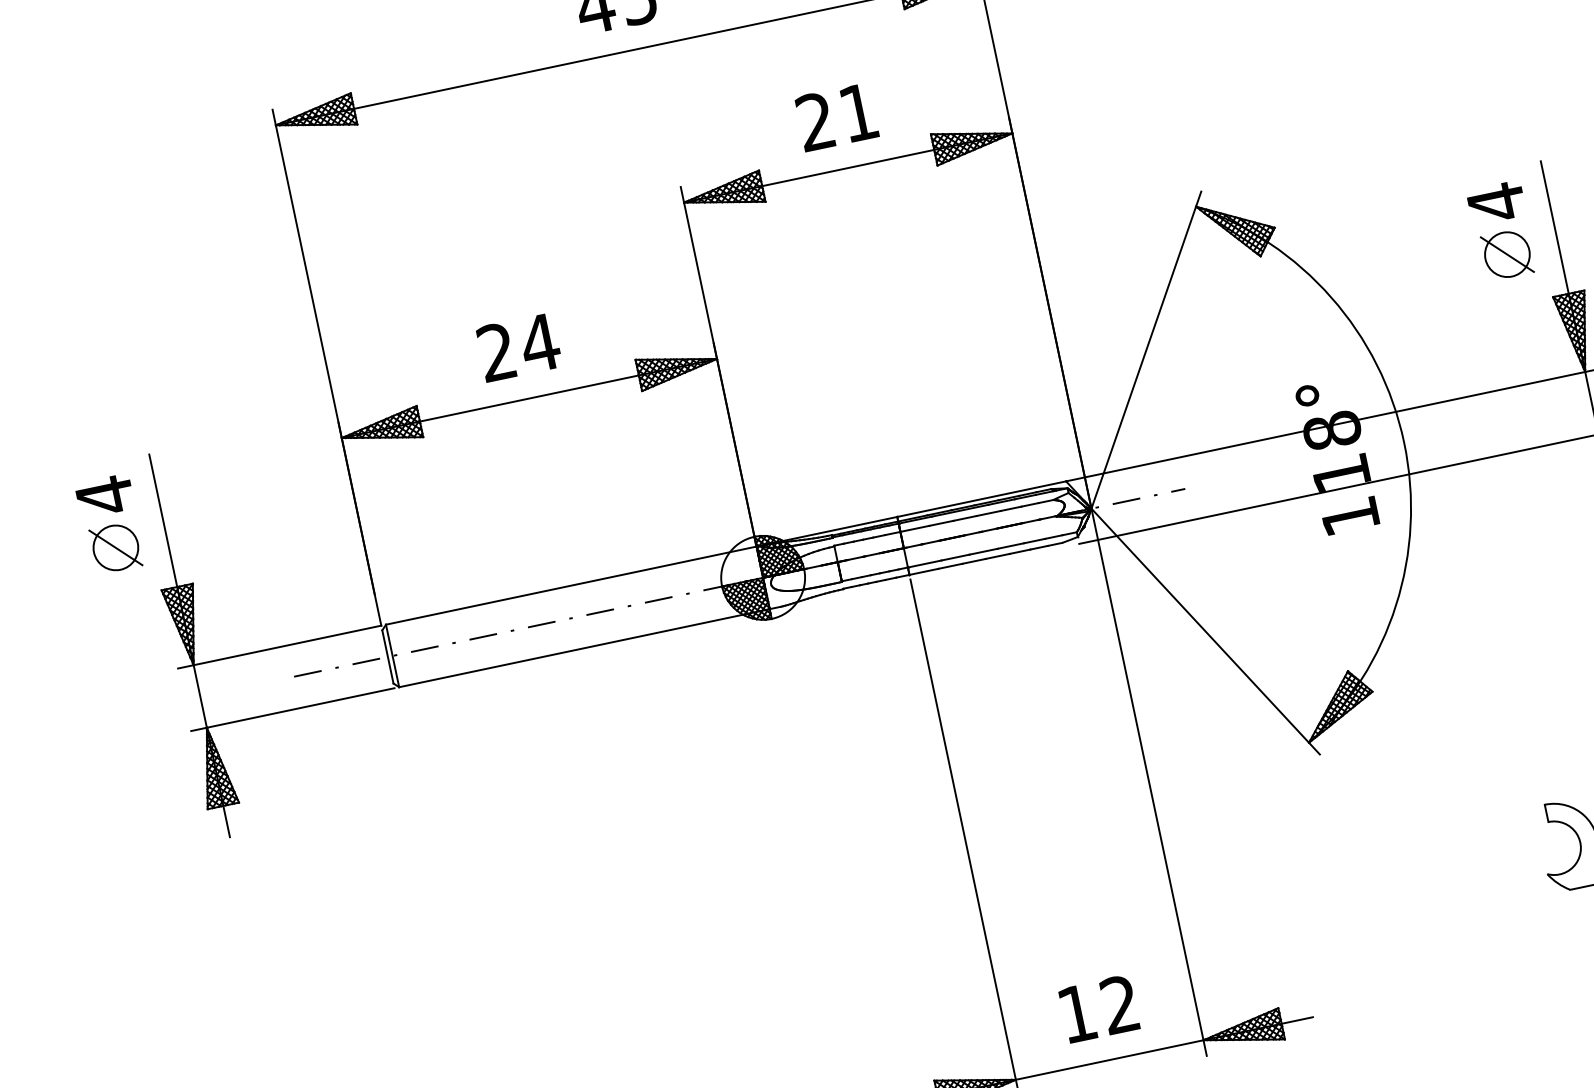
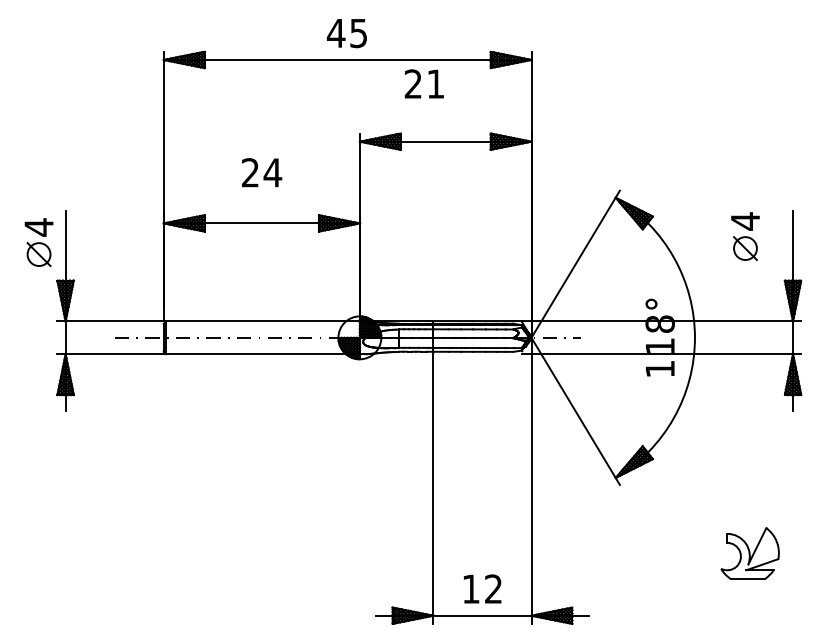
text: (835, 116) -> (423, 83), moved
part: (1502, 231) -> (745, 236), moved
text: (519, 346) -> (262, 172), moved

